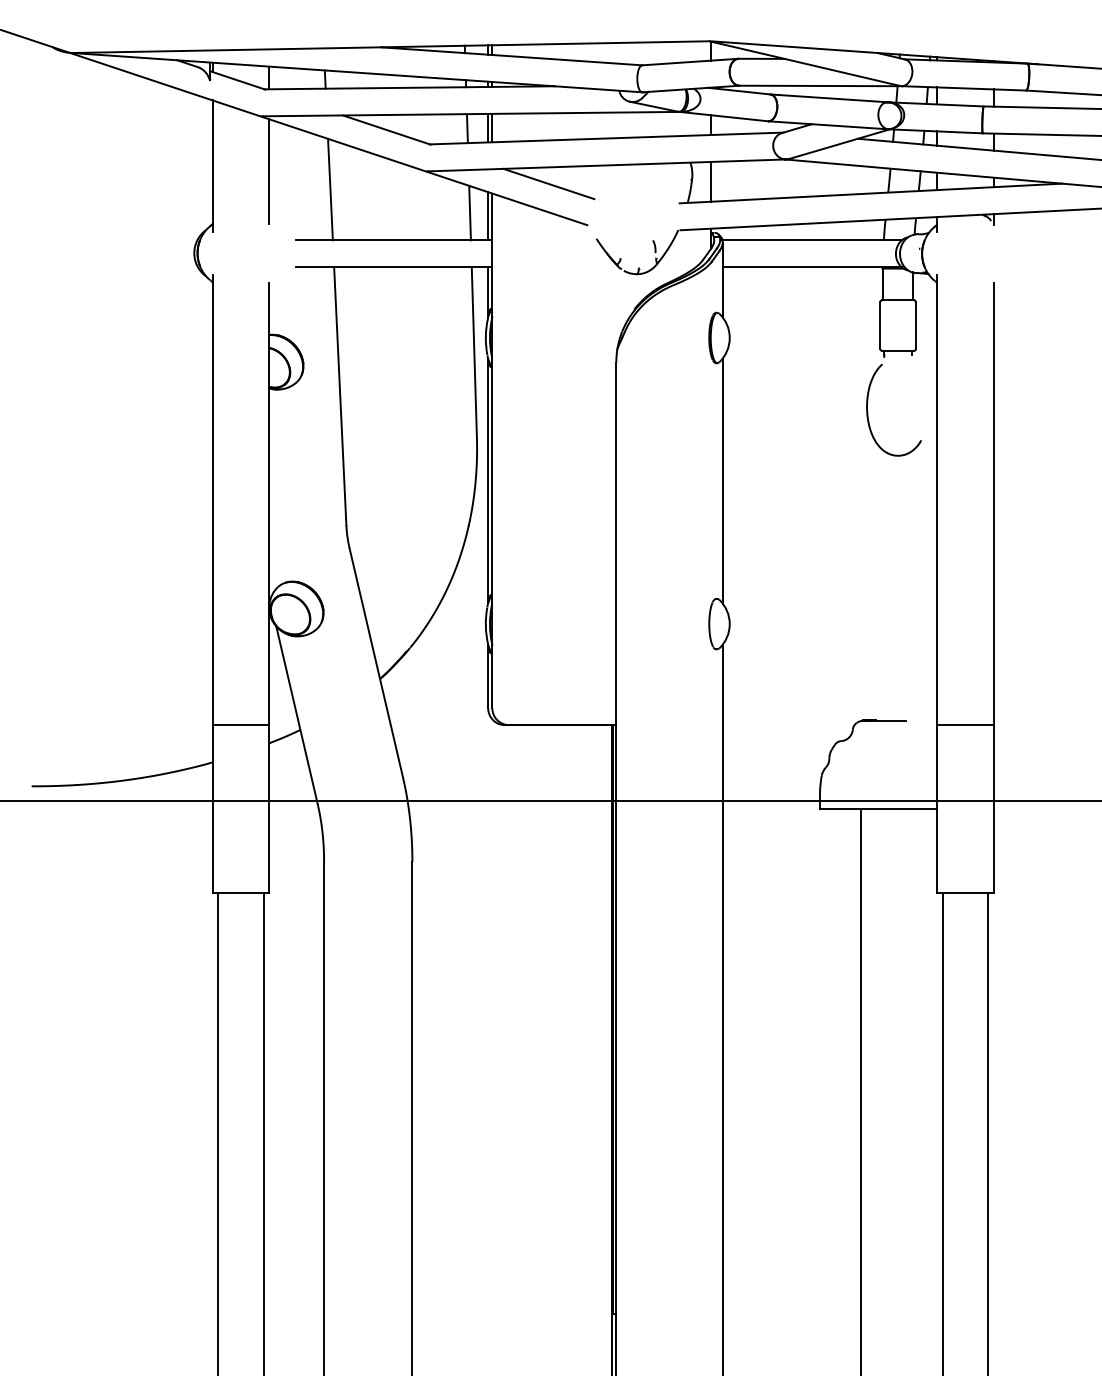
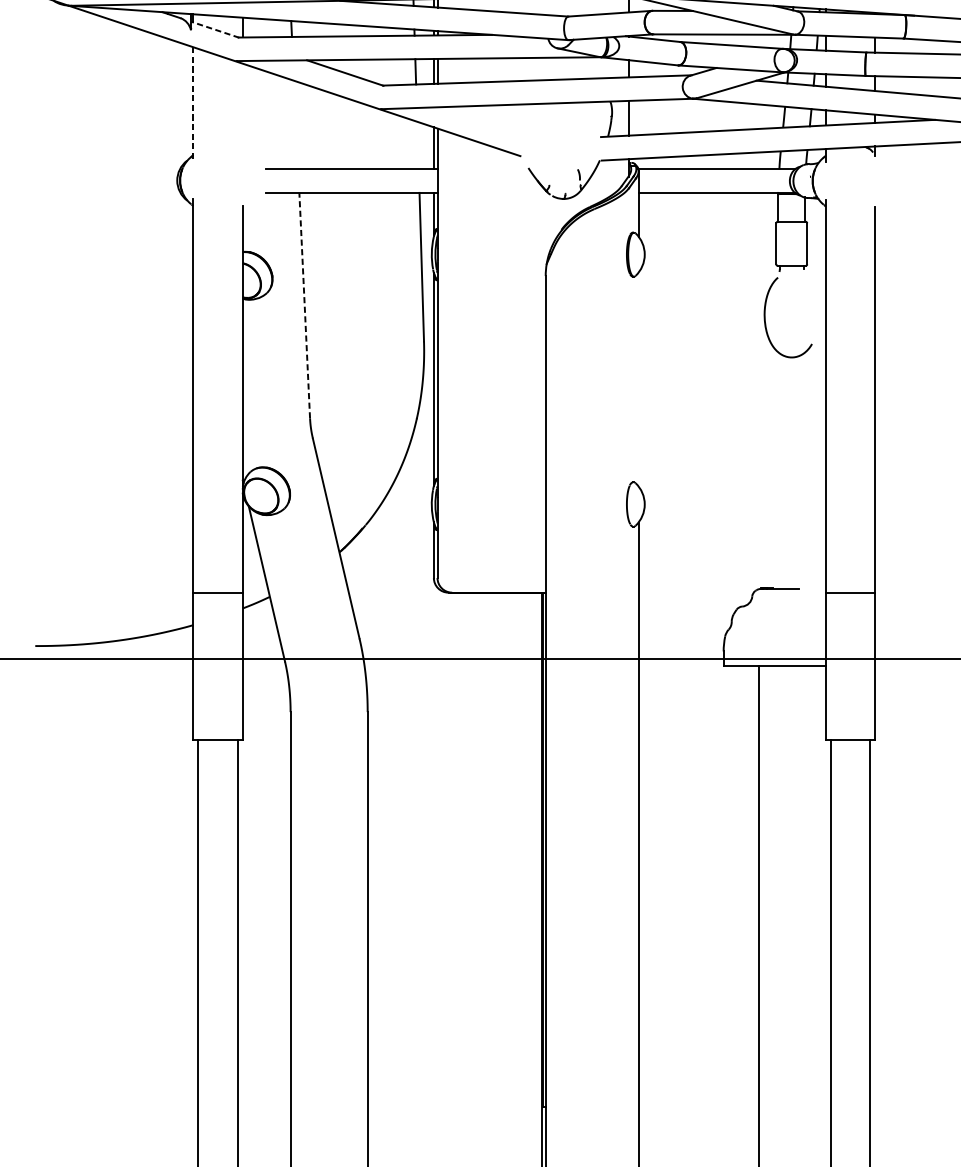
line: (237, 80) -> (214, 29), solid -> dashed
line: (212, 166) -> (193, 104), solid -> dashed
line: (269, 171) -> (242, 109), removed
line: (548, 183) -> (486, 119), removed
line: (330, 189) -> (296, 124), removed
line: (469, 212) -> (417, 145), removed
line: (340, 395) -> (304, 304), solid -> dashed
line: (722, 480) -> (638, 379), removed

